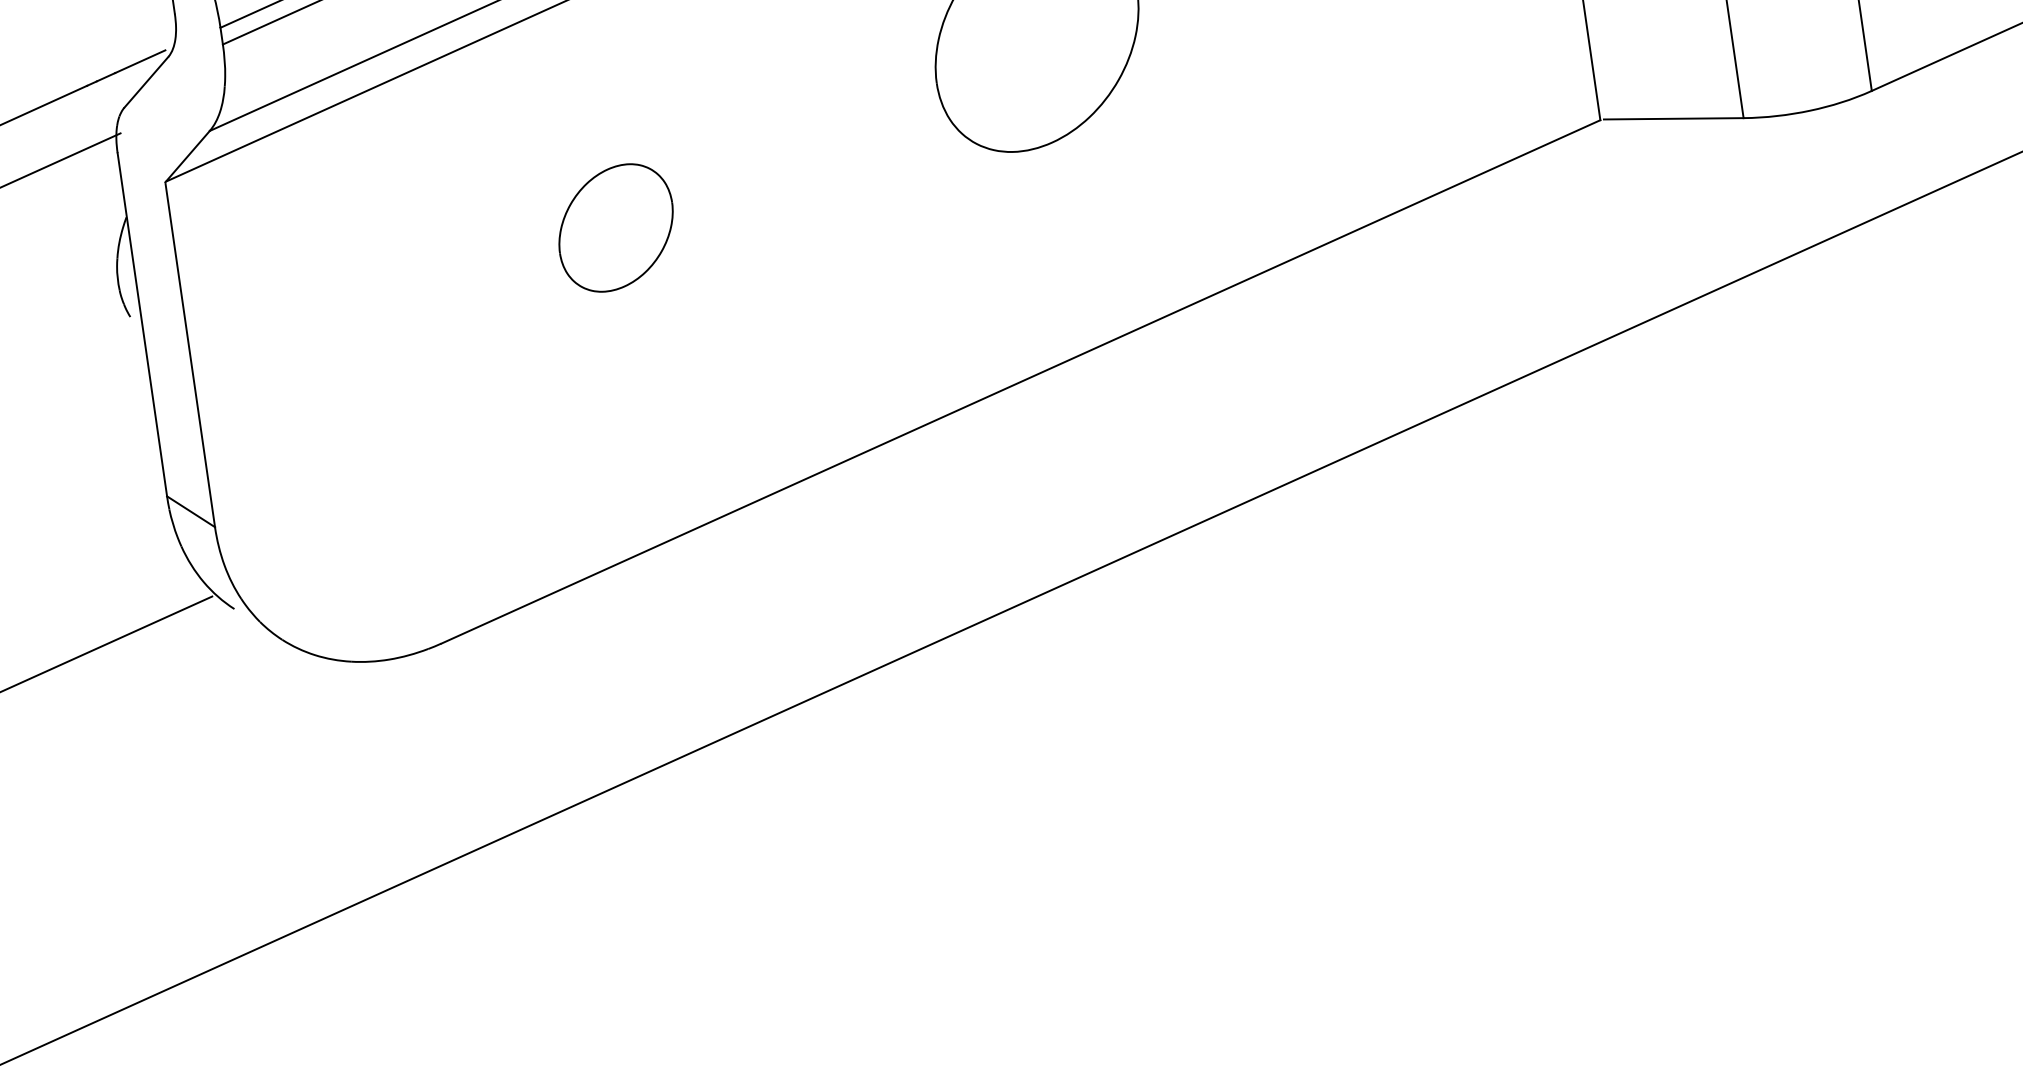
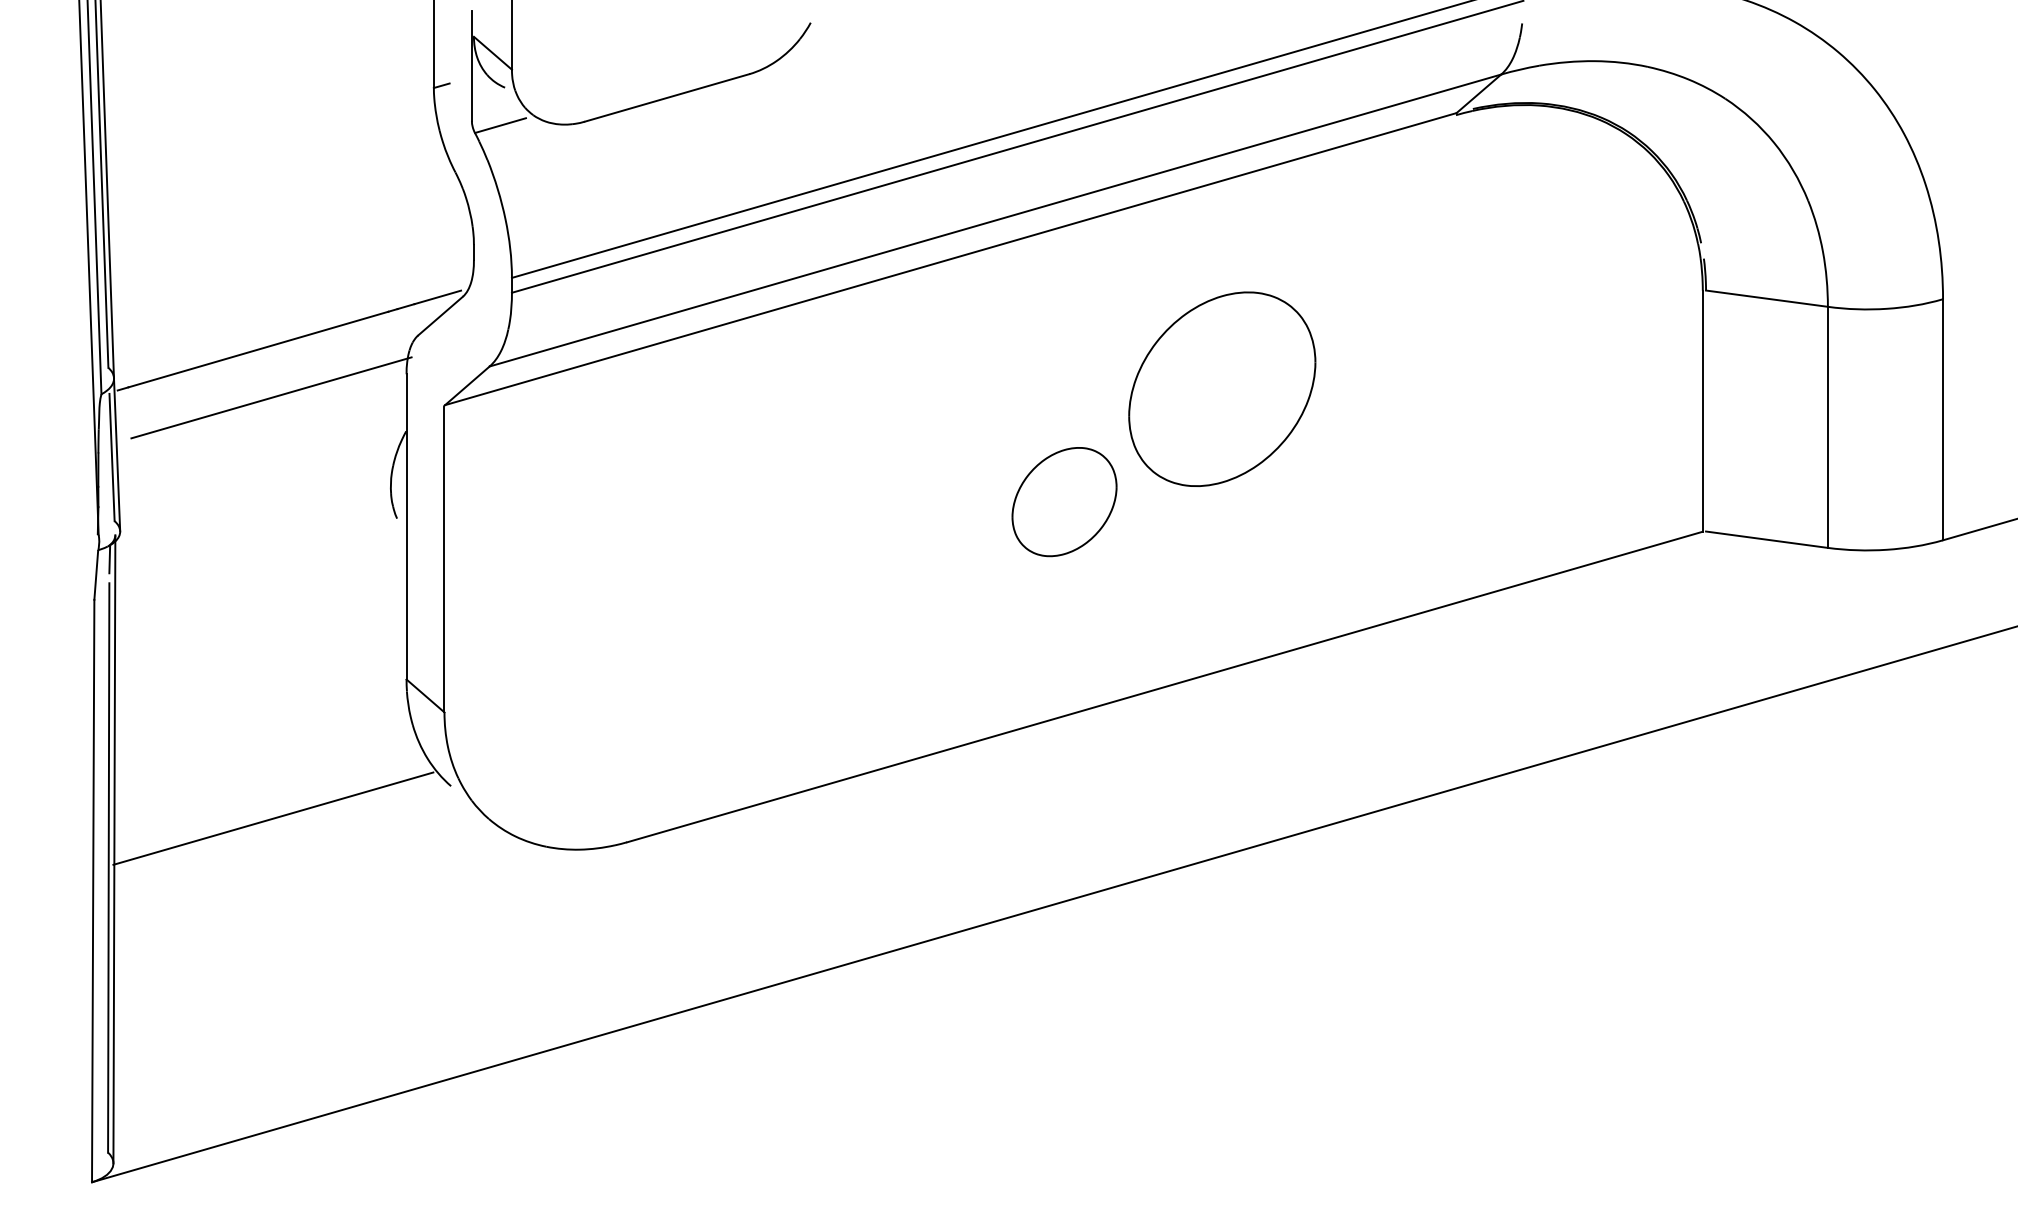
part: (616, 228) -> (1064, 502), moved

